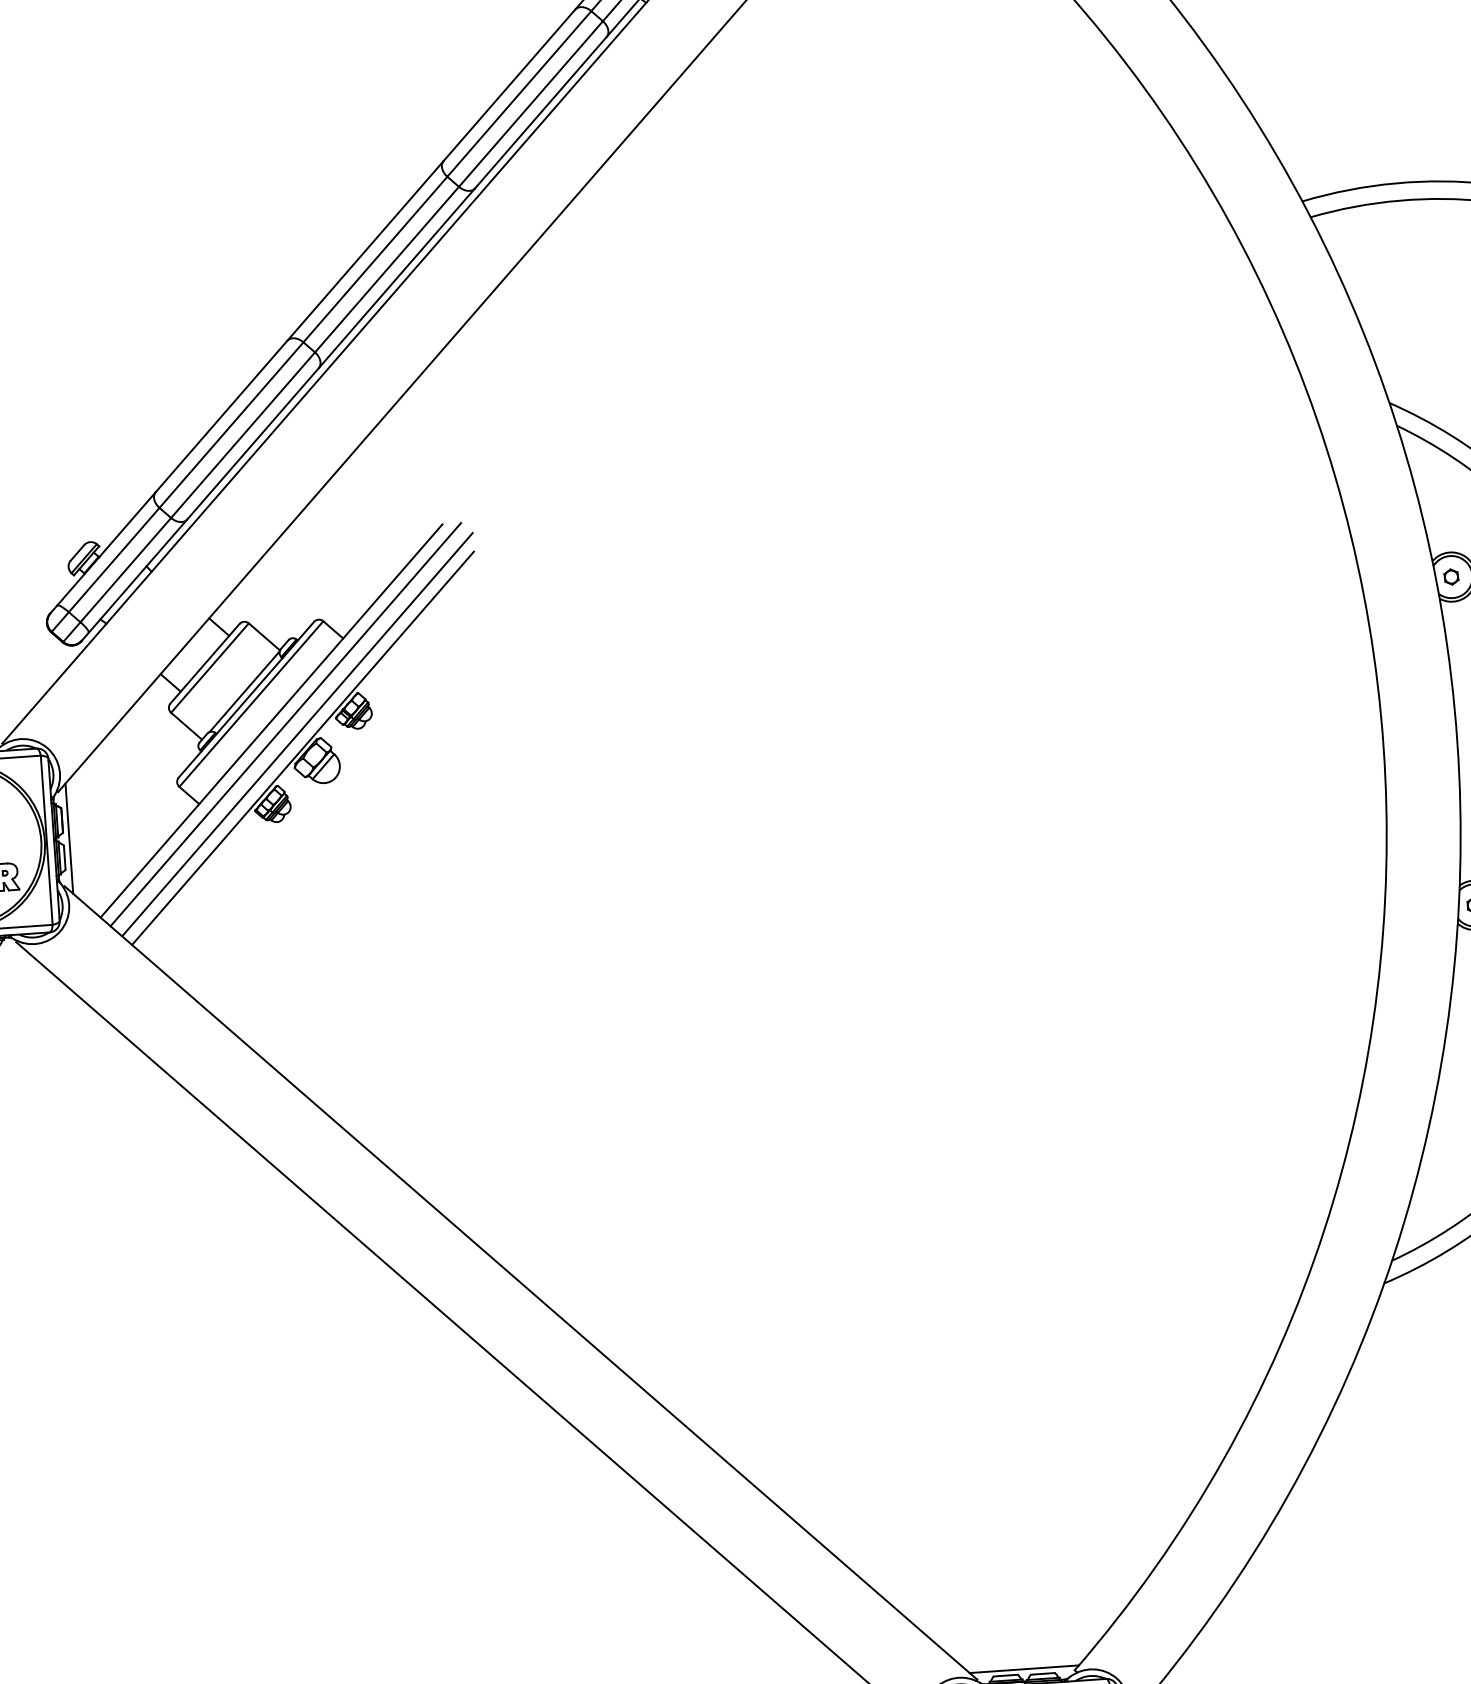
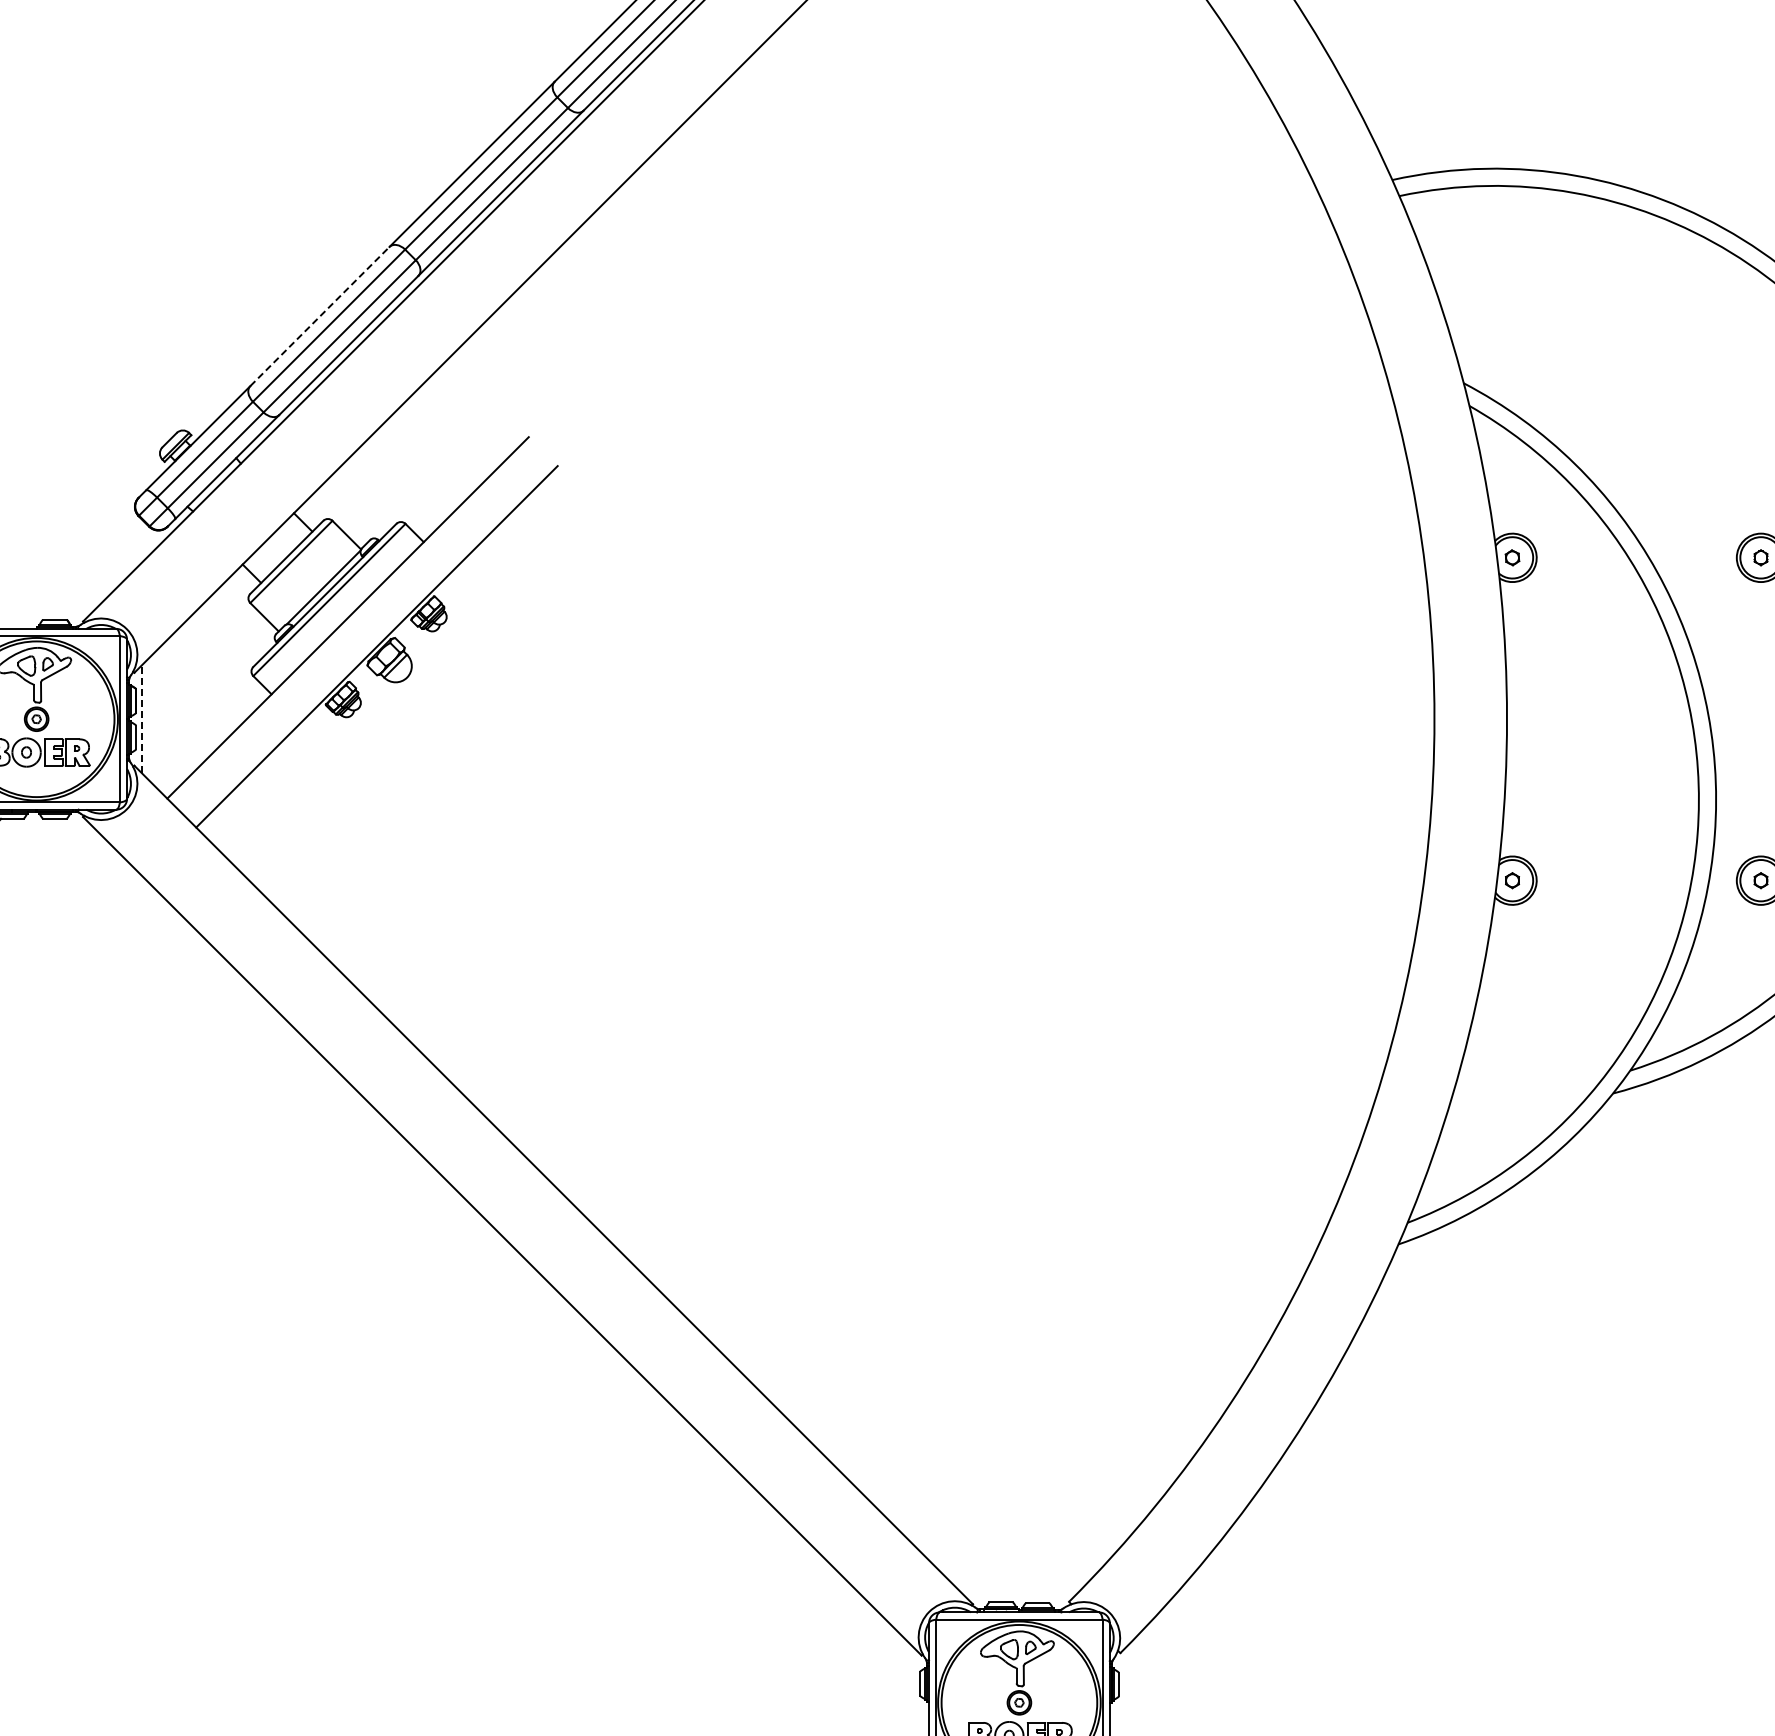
line: (222, 416) -> (320, 316), solid -> dashed
line: (285, 724) -> (361, 622), removed
line: (297, 734) -> (372, 632), removed
line: (69, 837) -> (142, 718), solid -> dashed
line: (1024, 1669) -> (1019, 1597), removed

